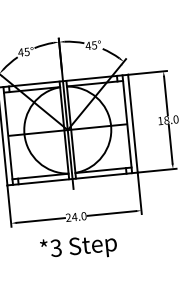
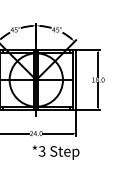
text: (77, 247) -> (55, 152), moved

